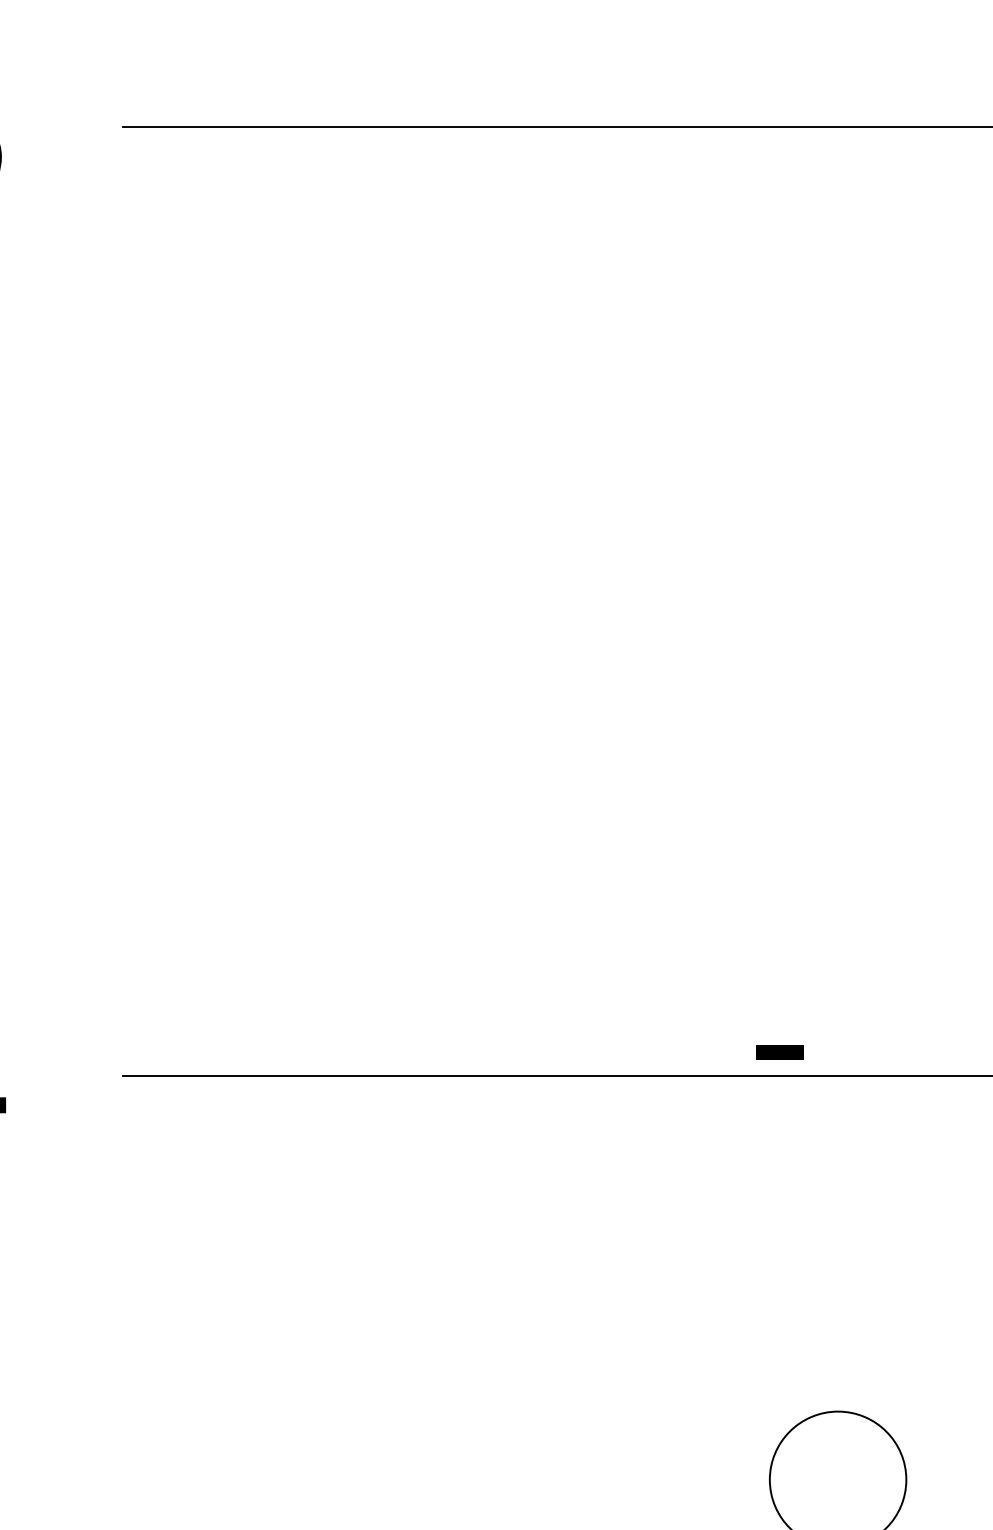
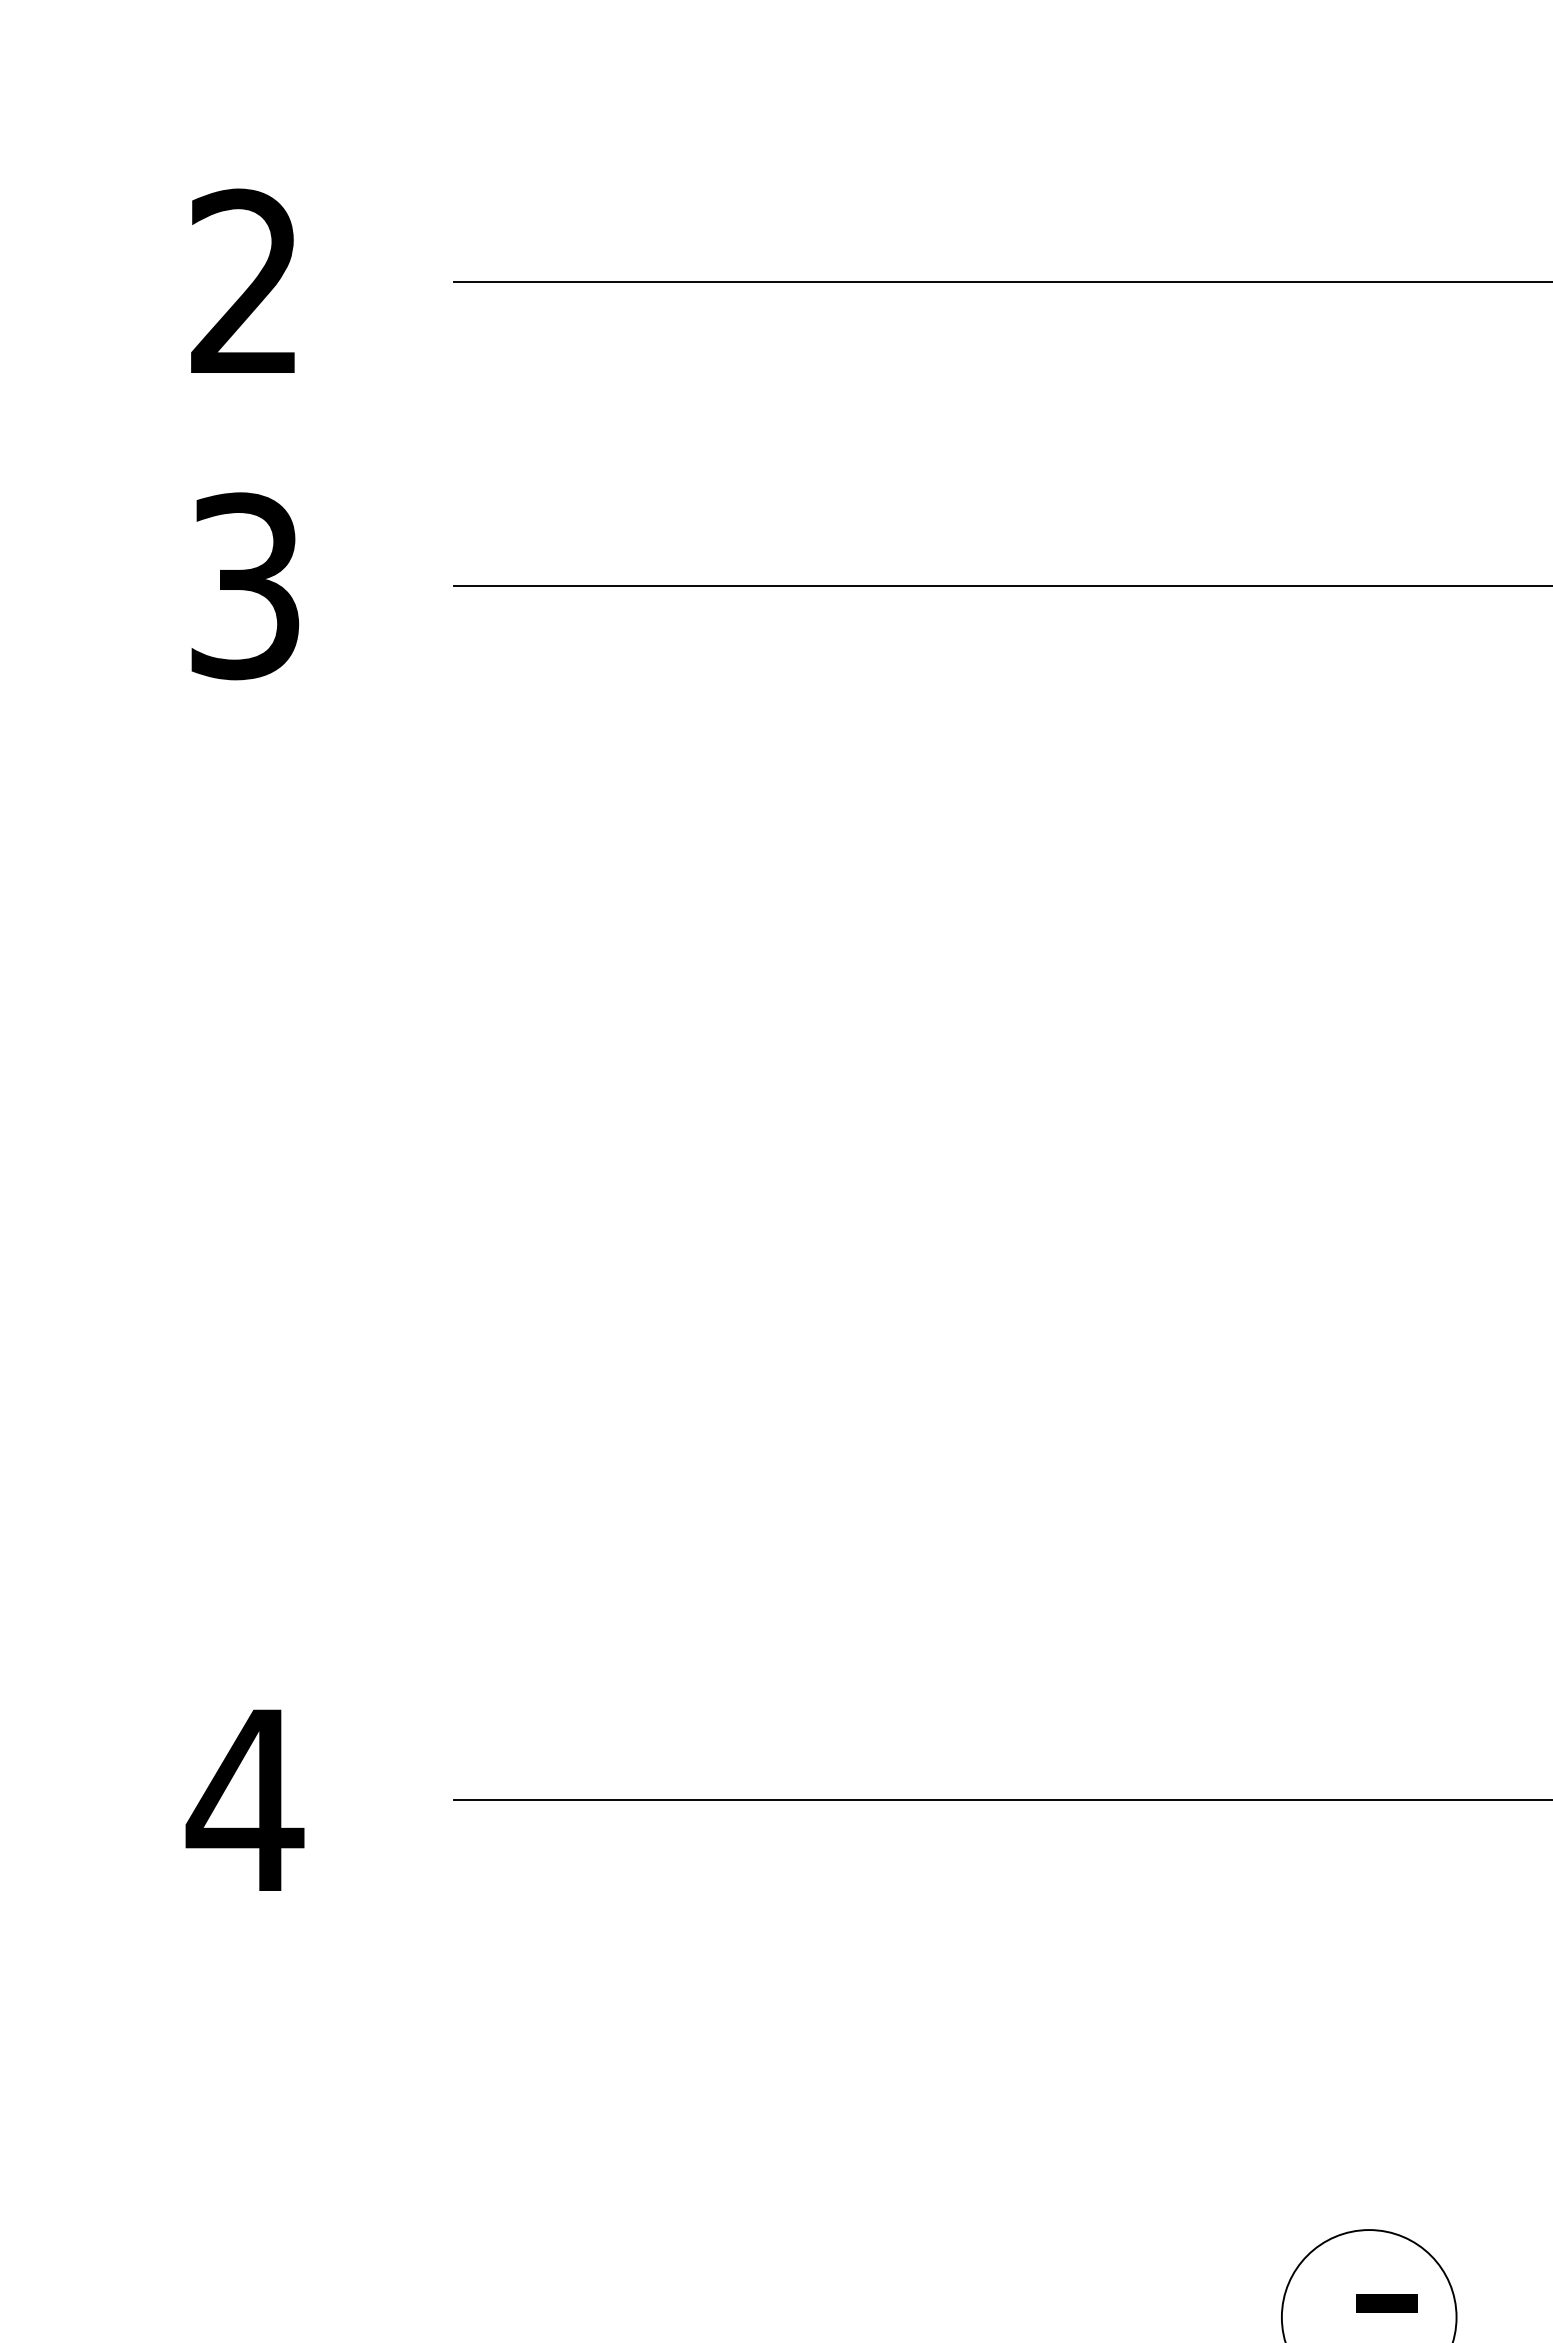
text: (779, 1052) -> (1386, 2303), moved

